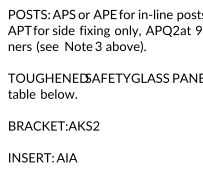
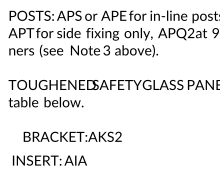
text: (54, 125) -> (73, 136), moved
text: (43, 157) -> (50, 160), moved

